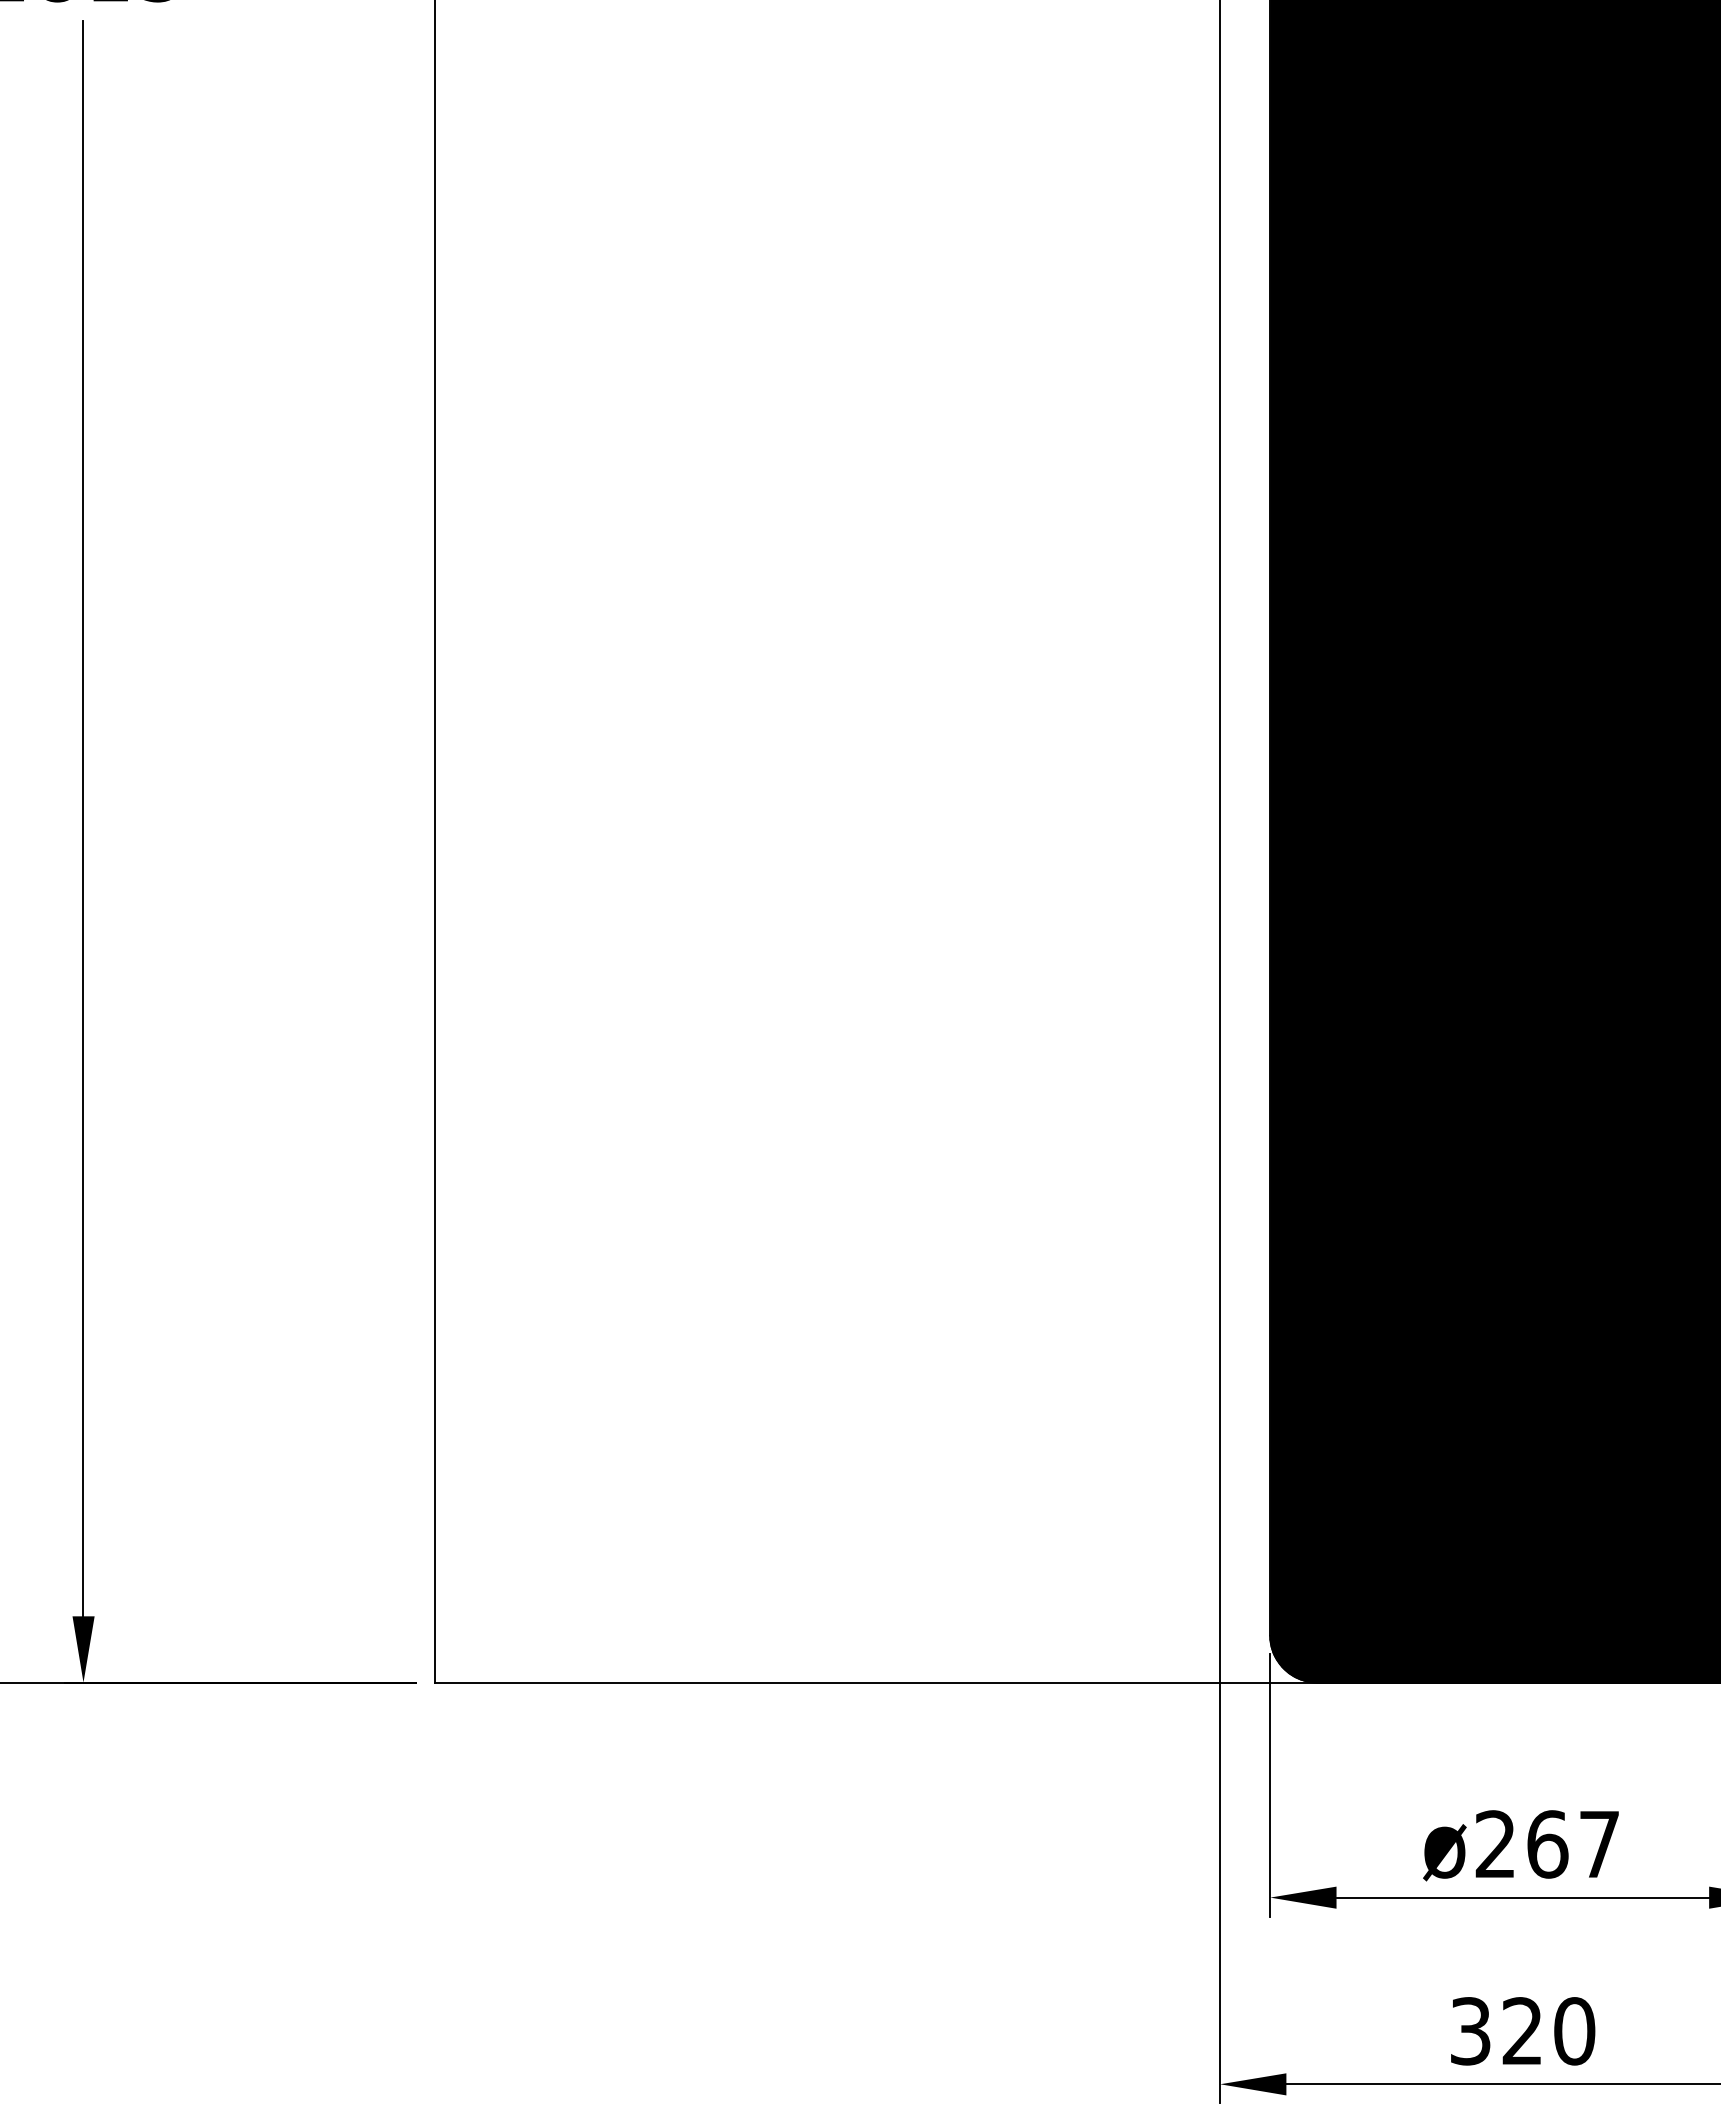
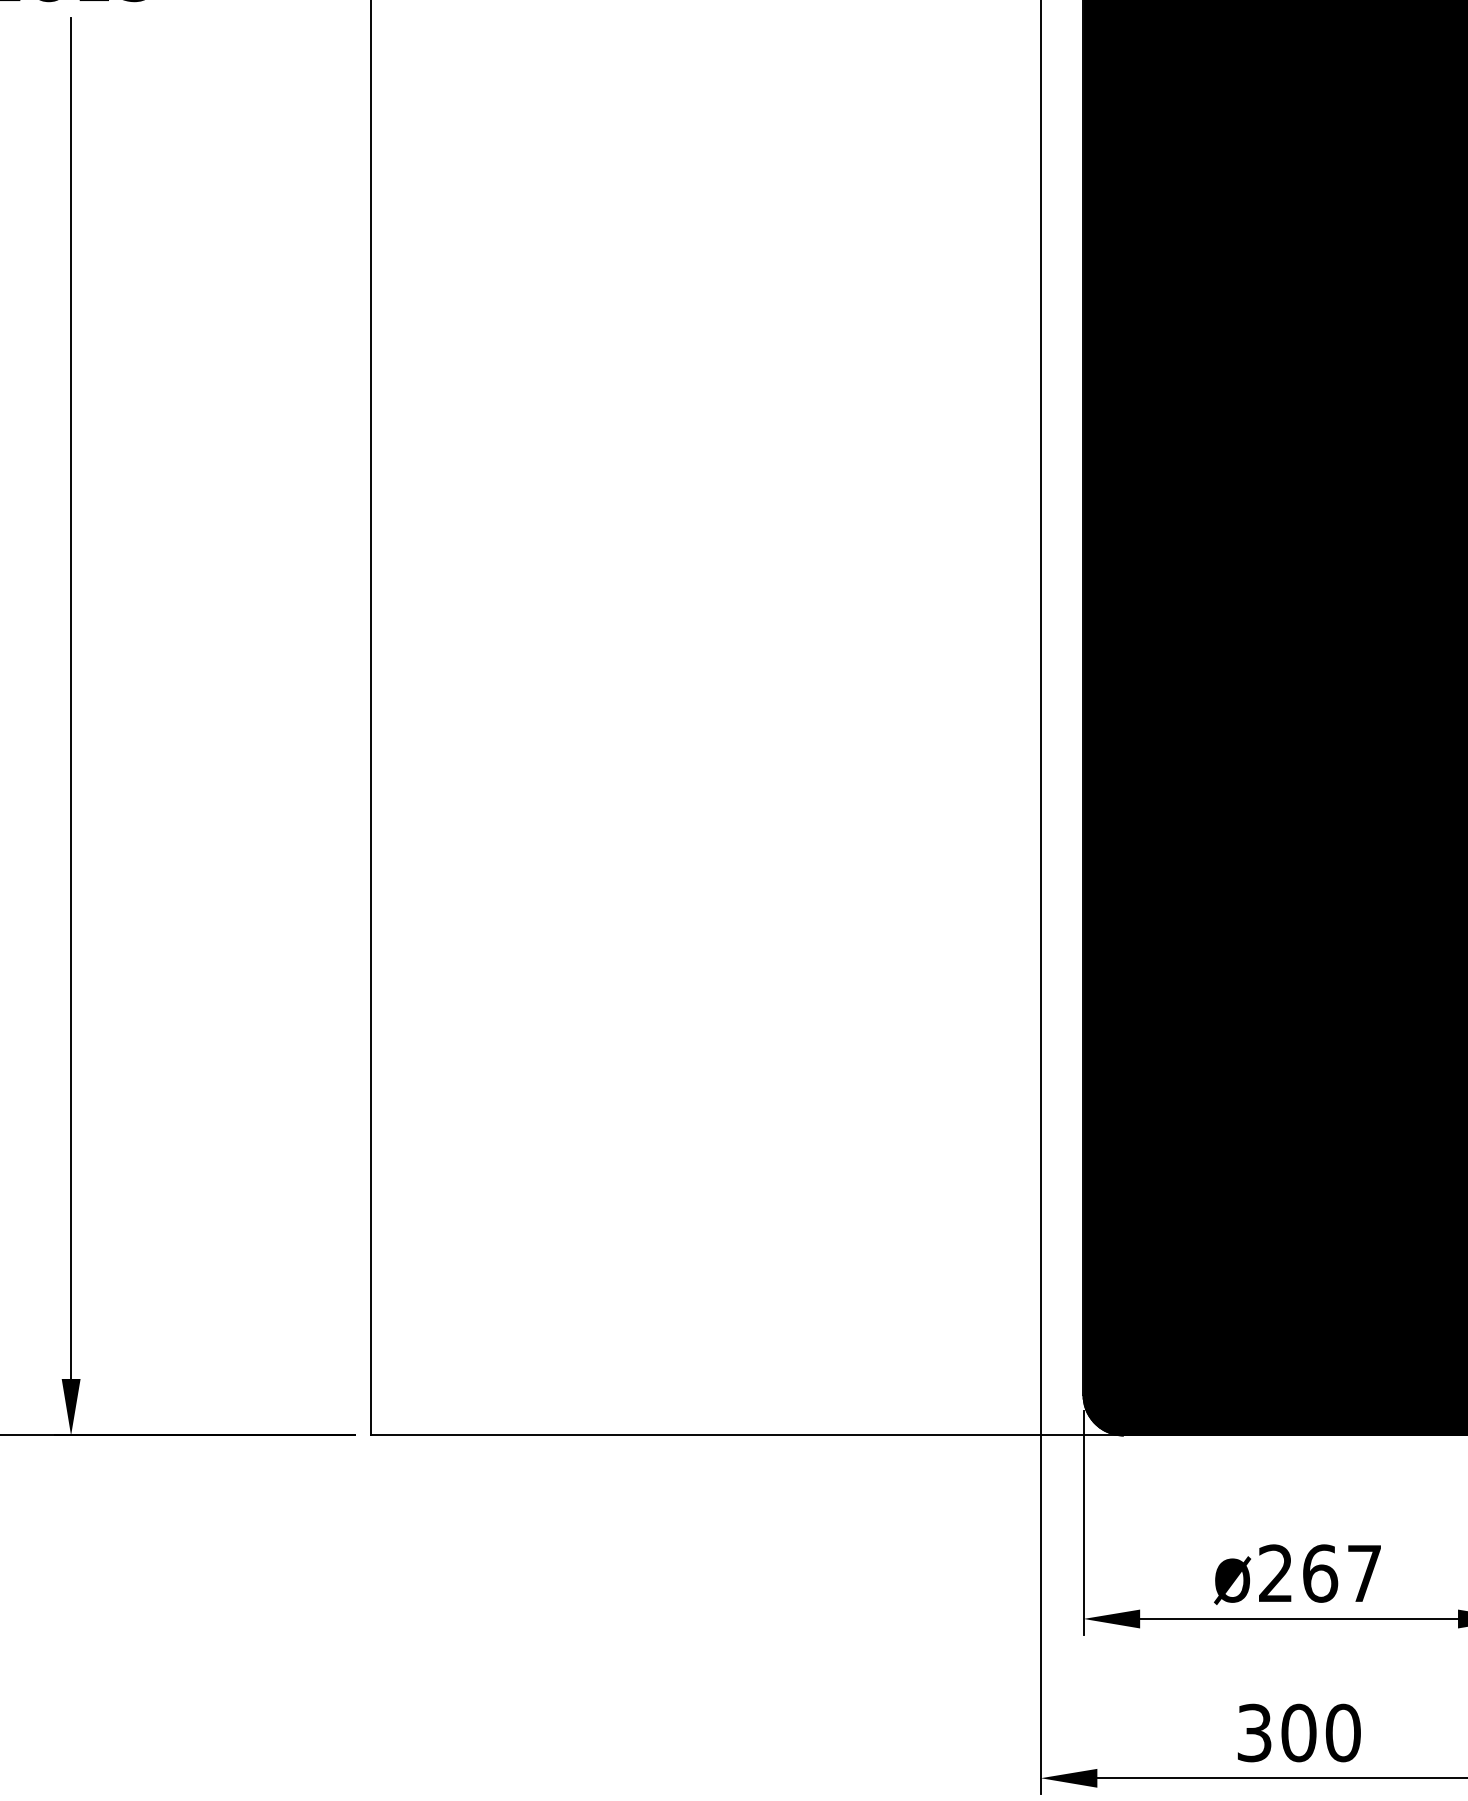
text: (1522, 2030) -> (1298, 1732), 320 -> 300

